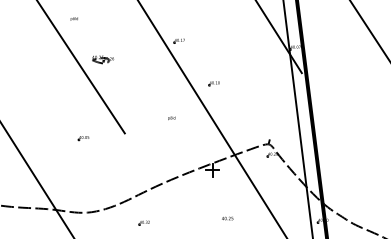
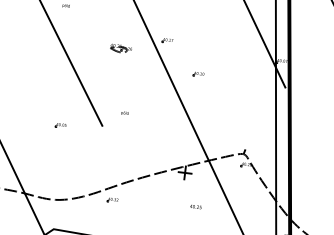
part: (103, 59) -> (121, 48), moved
part: (213, 83) -> (197, 74), moved
text: (171, 118) -> (124, 113), moved
text: (227, 218) -> (195, 206), moved
part: (143, 222) -> (112, 199), moved

